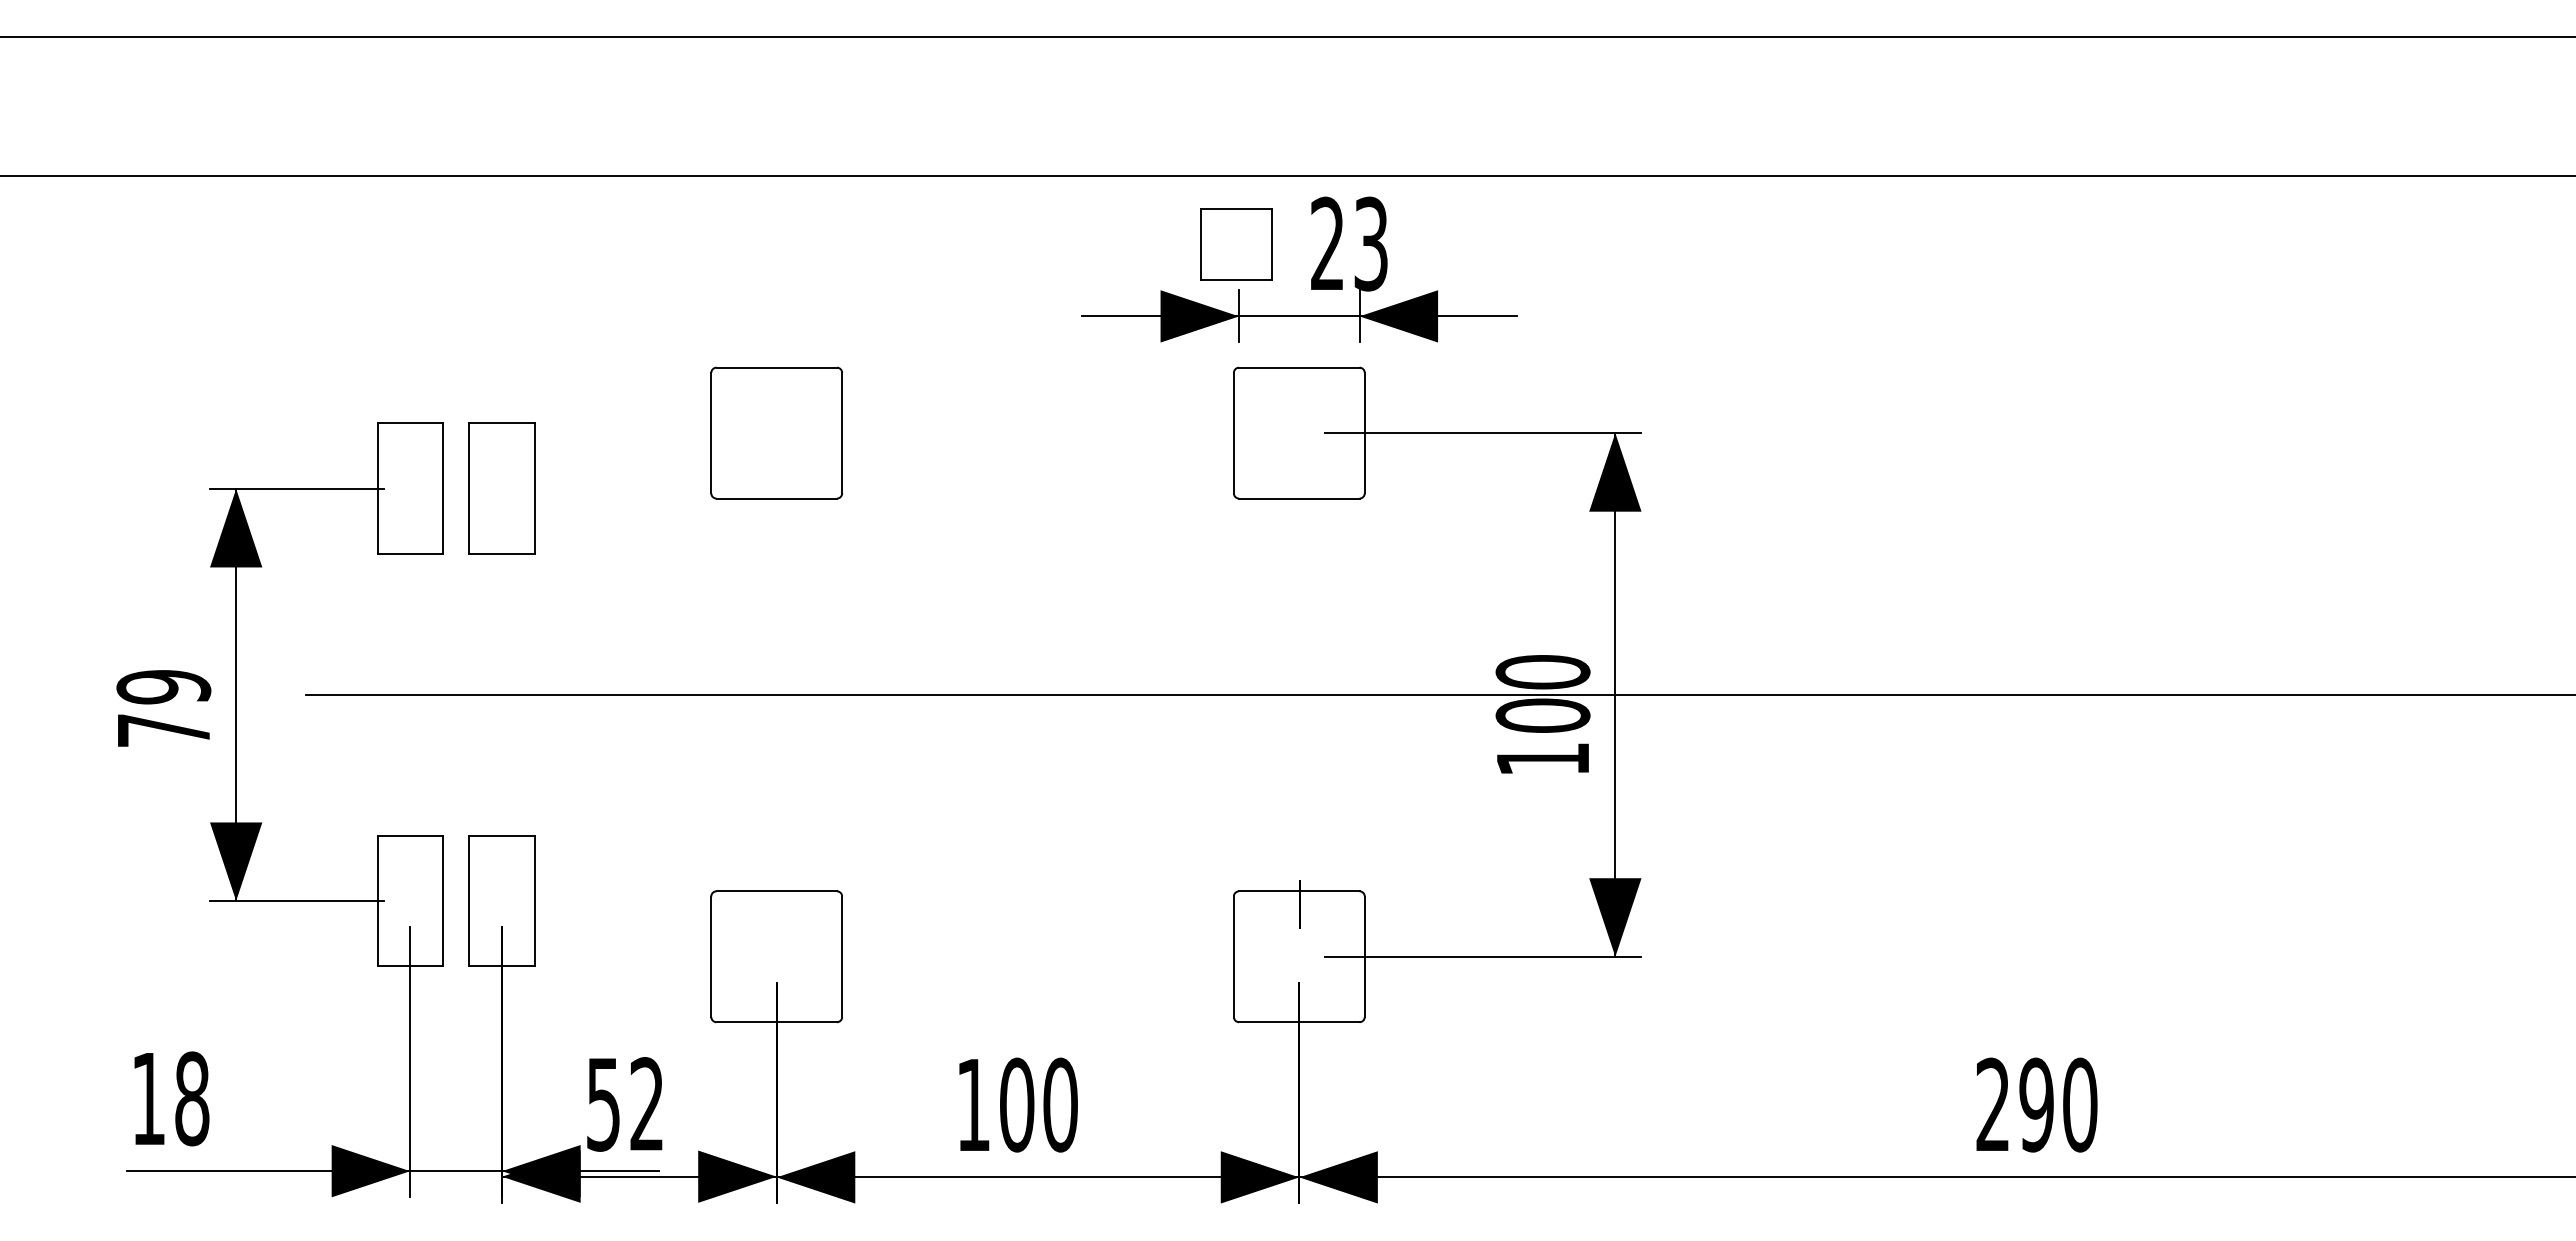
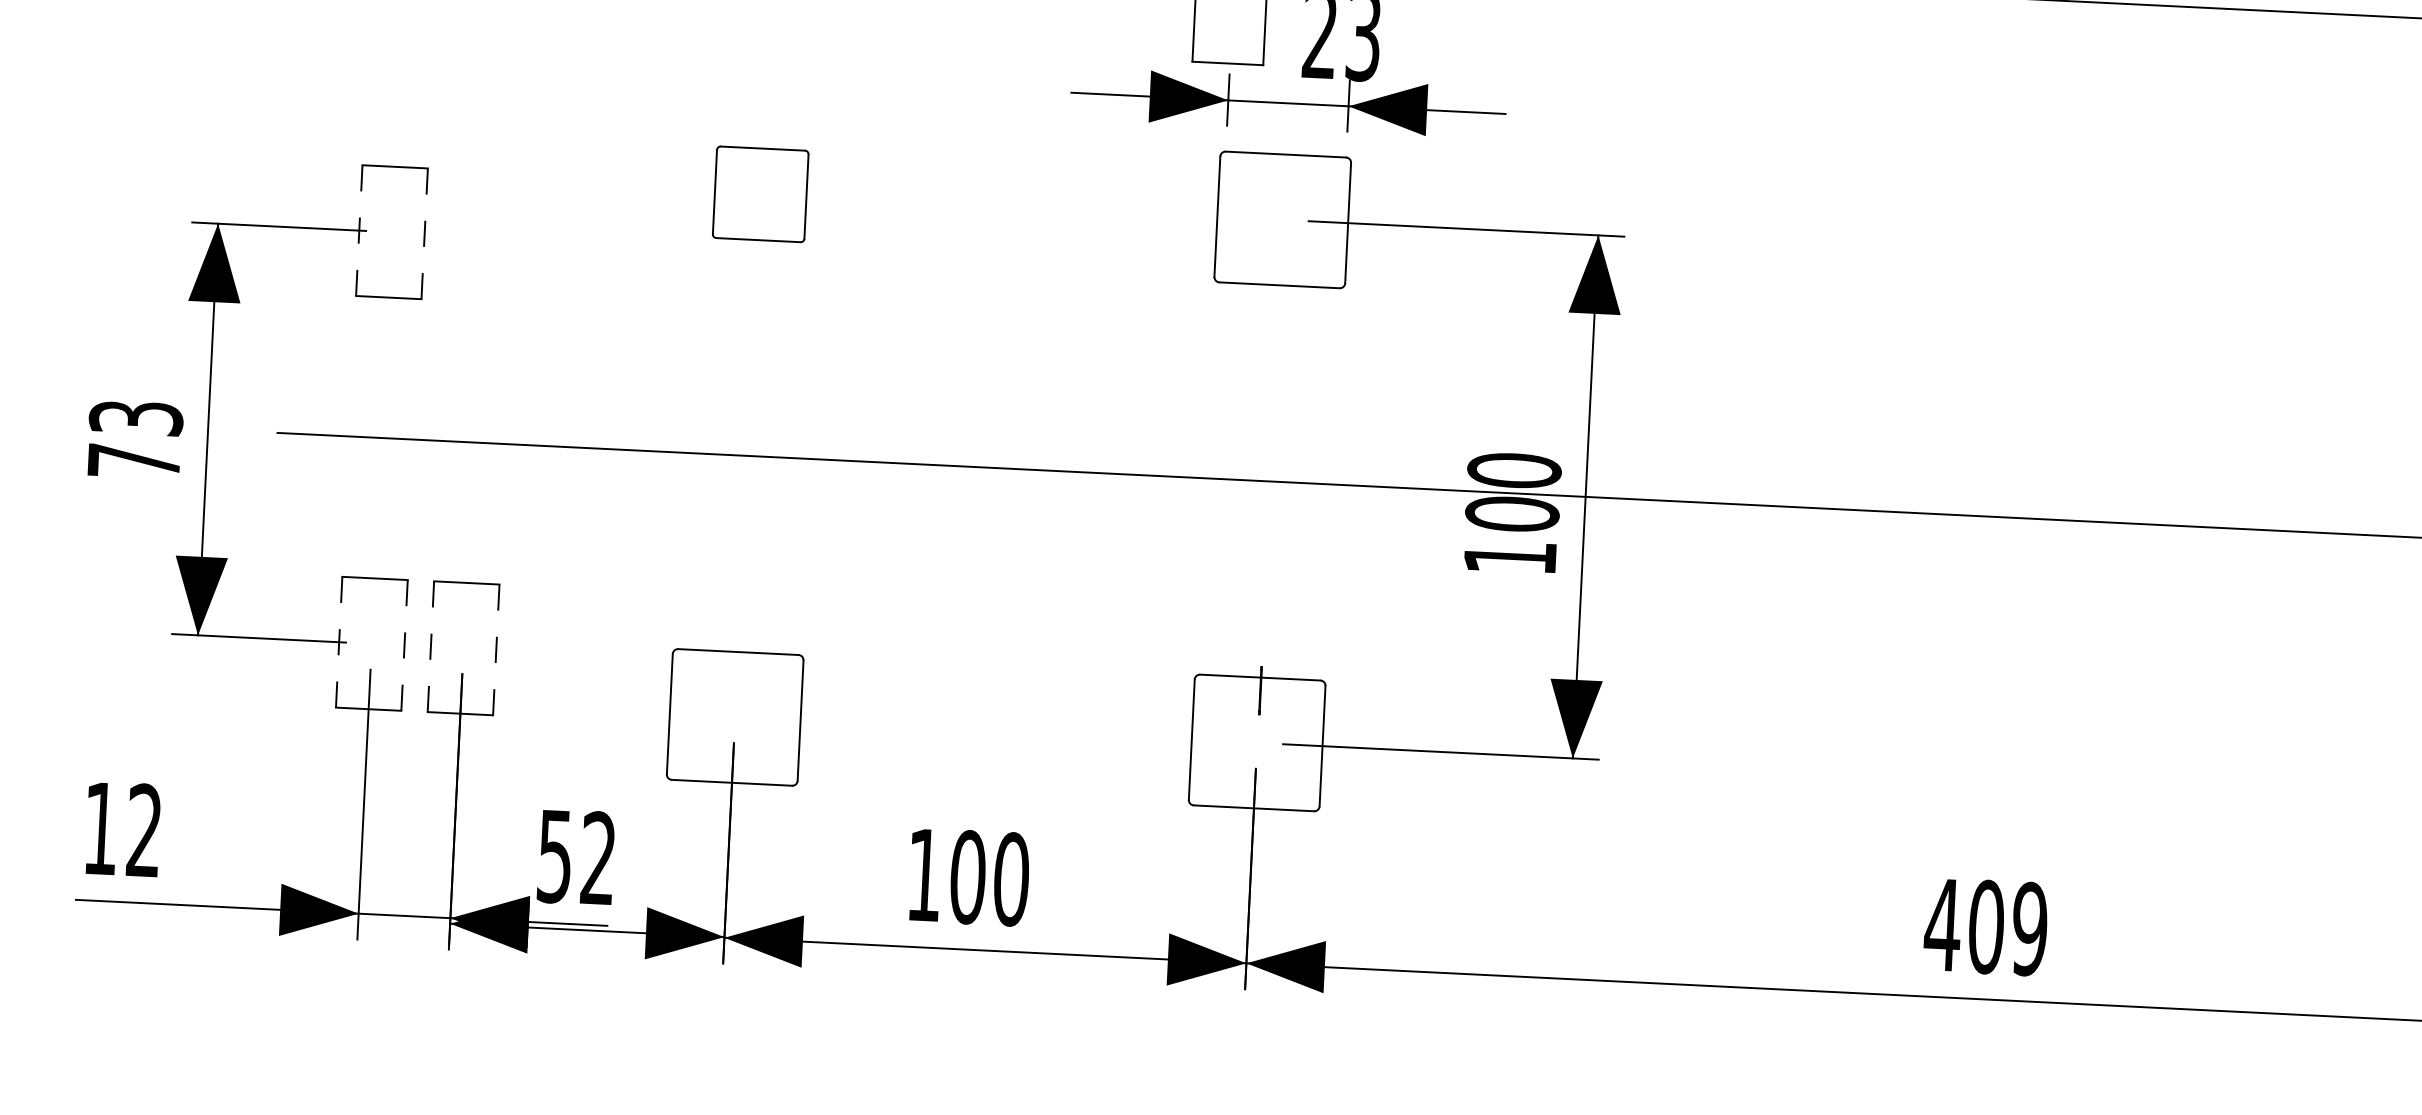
part: (776, 432) -> (760, 193), size x0.7
line: (442, 488) -> (424, 233), solid -> dashed
part: (501, 488) -> (483, 236), removed
line: (377, 489) -> (359, 231), solid -> dashed
text: (163, 687) -> (135, 418), 79 -> 73
line: (377, 900) -> (339, 641), solid -> dashed
line: (469, 900) -> (431, 646), solid -> dashed
line: (442, 901) -> (404, 645), solid -> dashed
line: (534, 901) -> (495, 650), solid -> dashed
text: (192, 1098) -> (144, 830), 18 -> 12
text: (2036, 1104) -> (1986, 926), 290 -> 409

